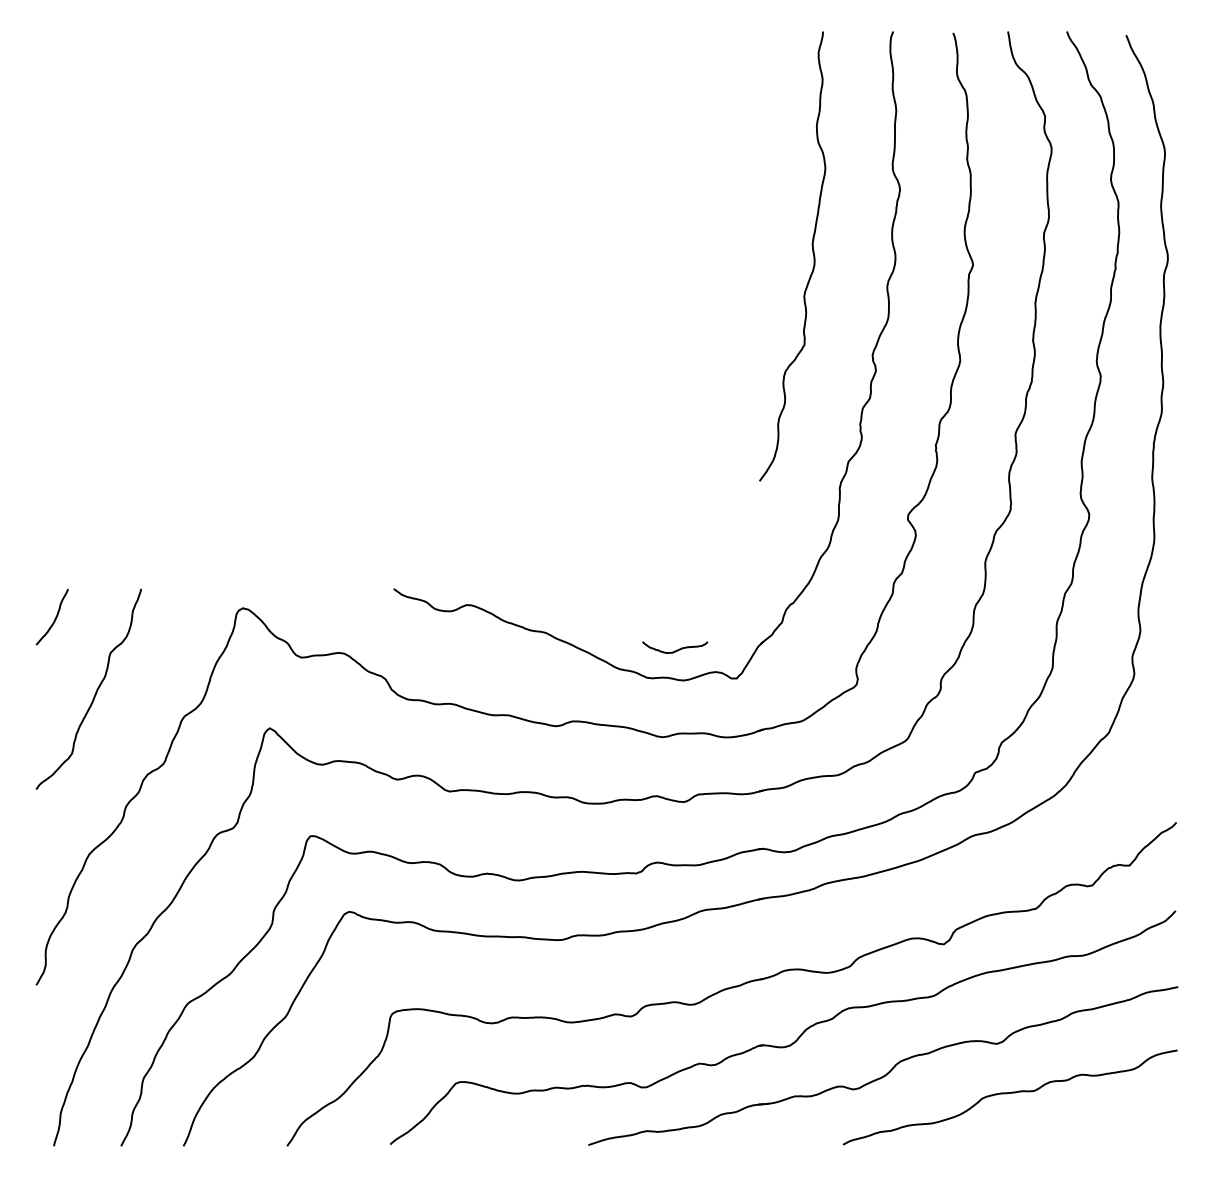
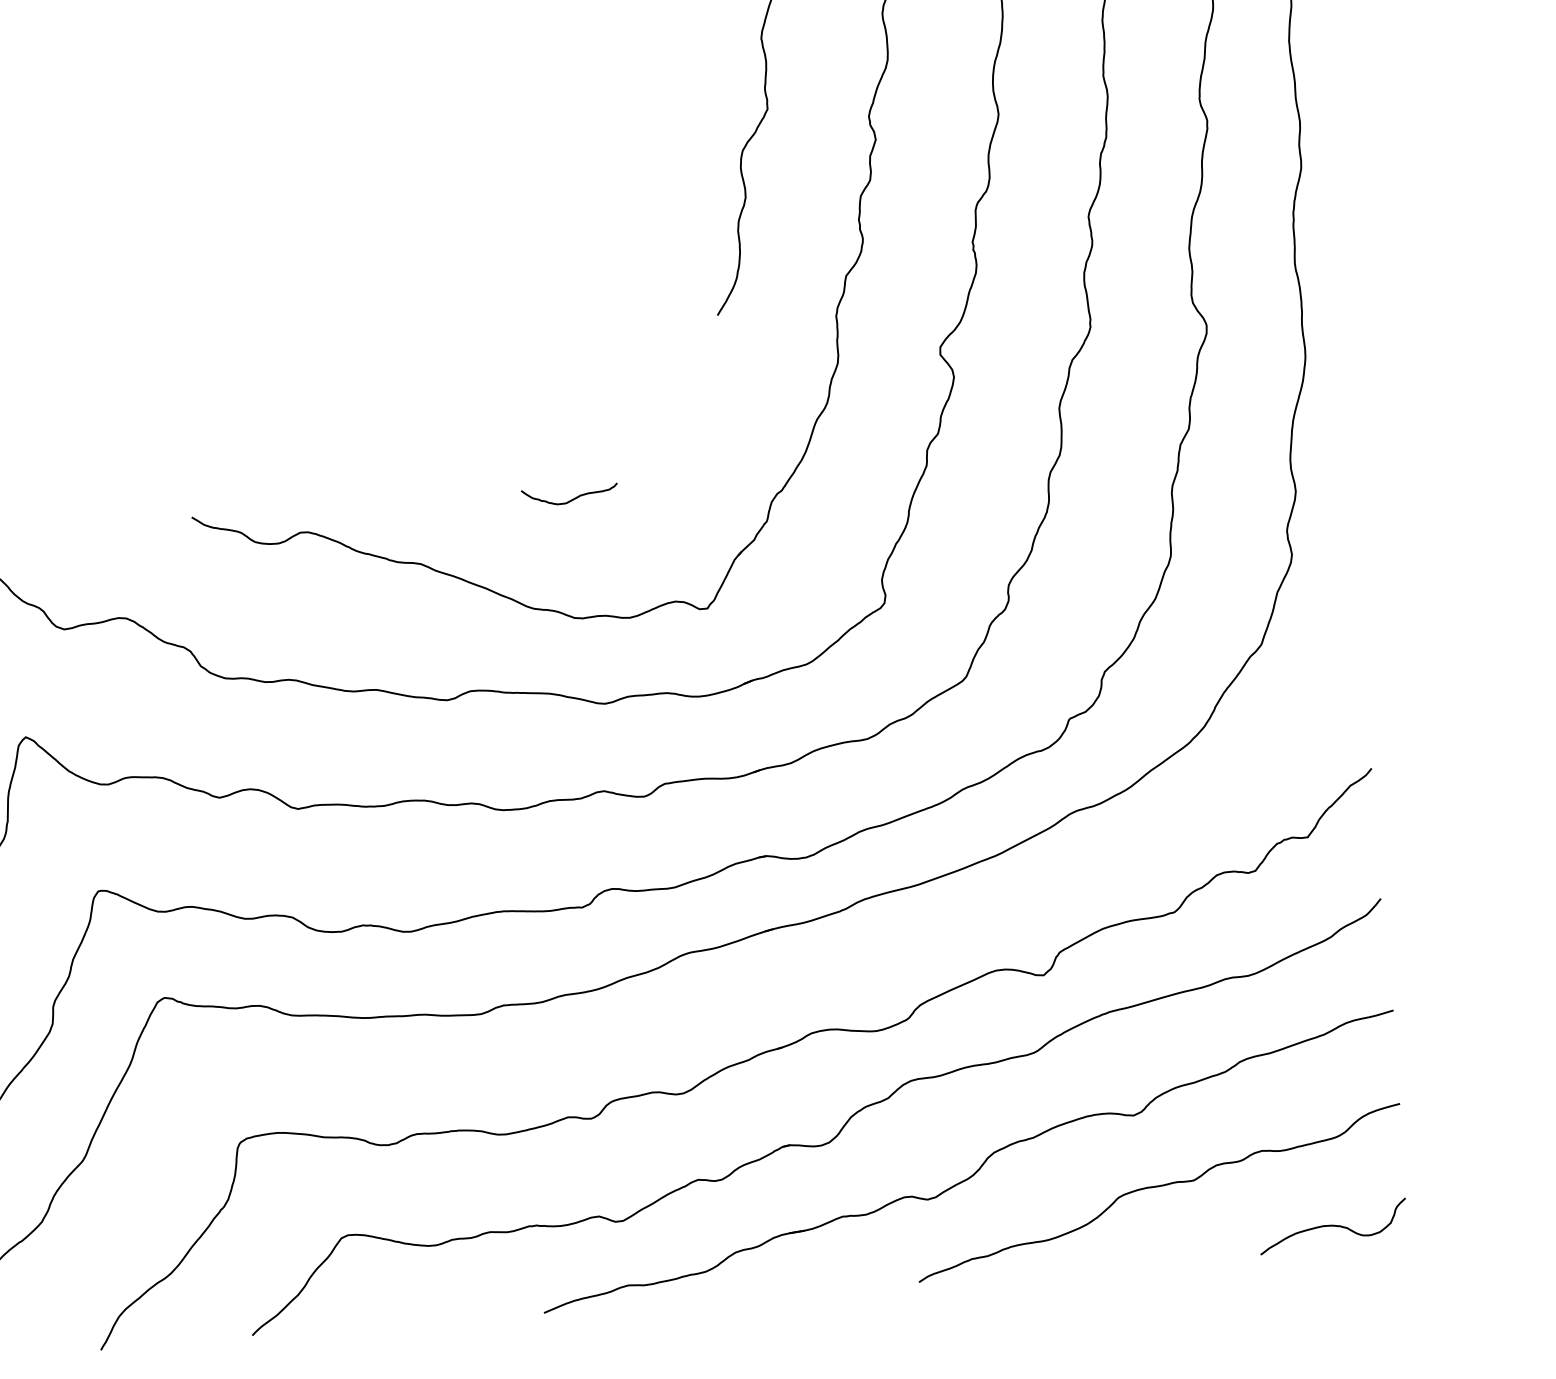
curve: (677, 649) -> (573, 497), moved
curve: (1125, 1129) -> (1332, 1226), added

